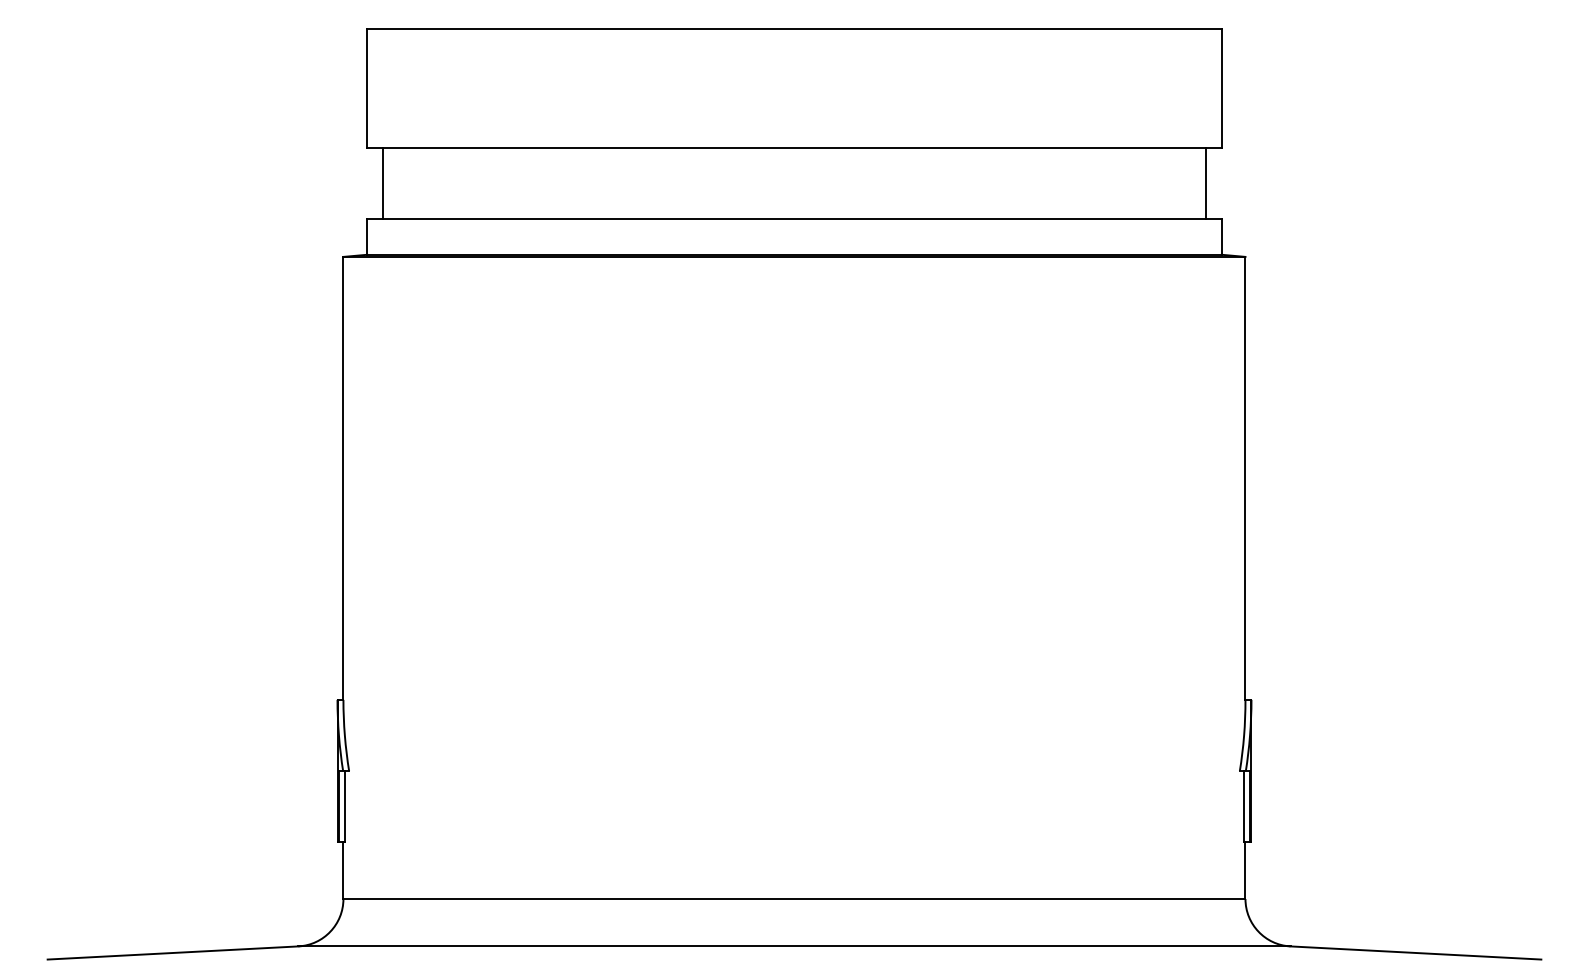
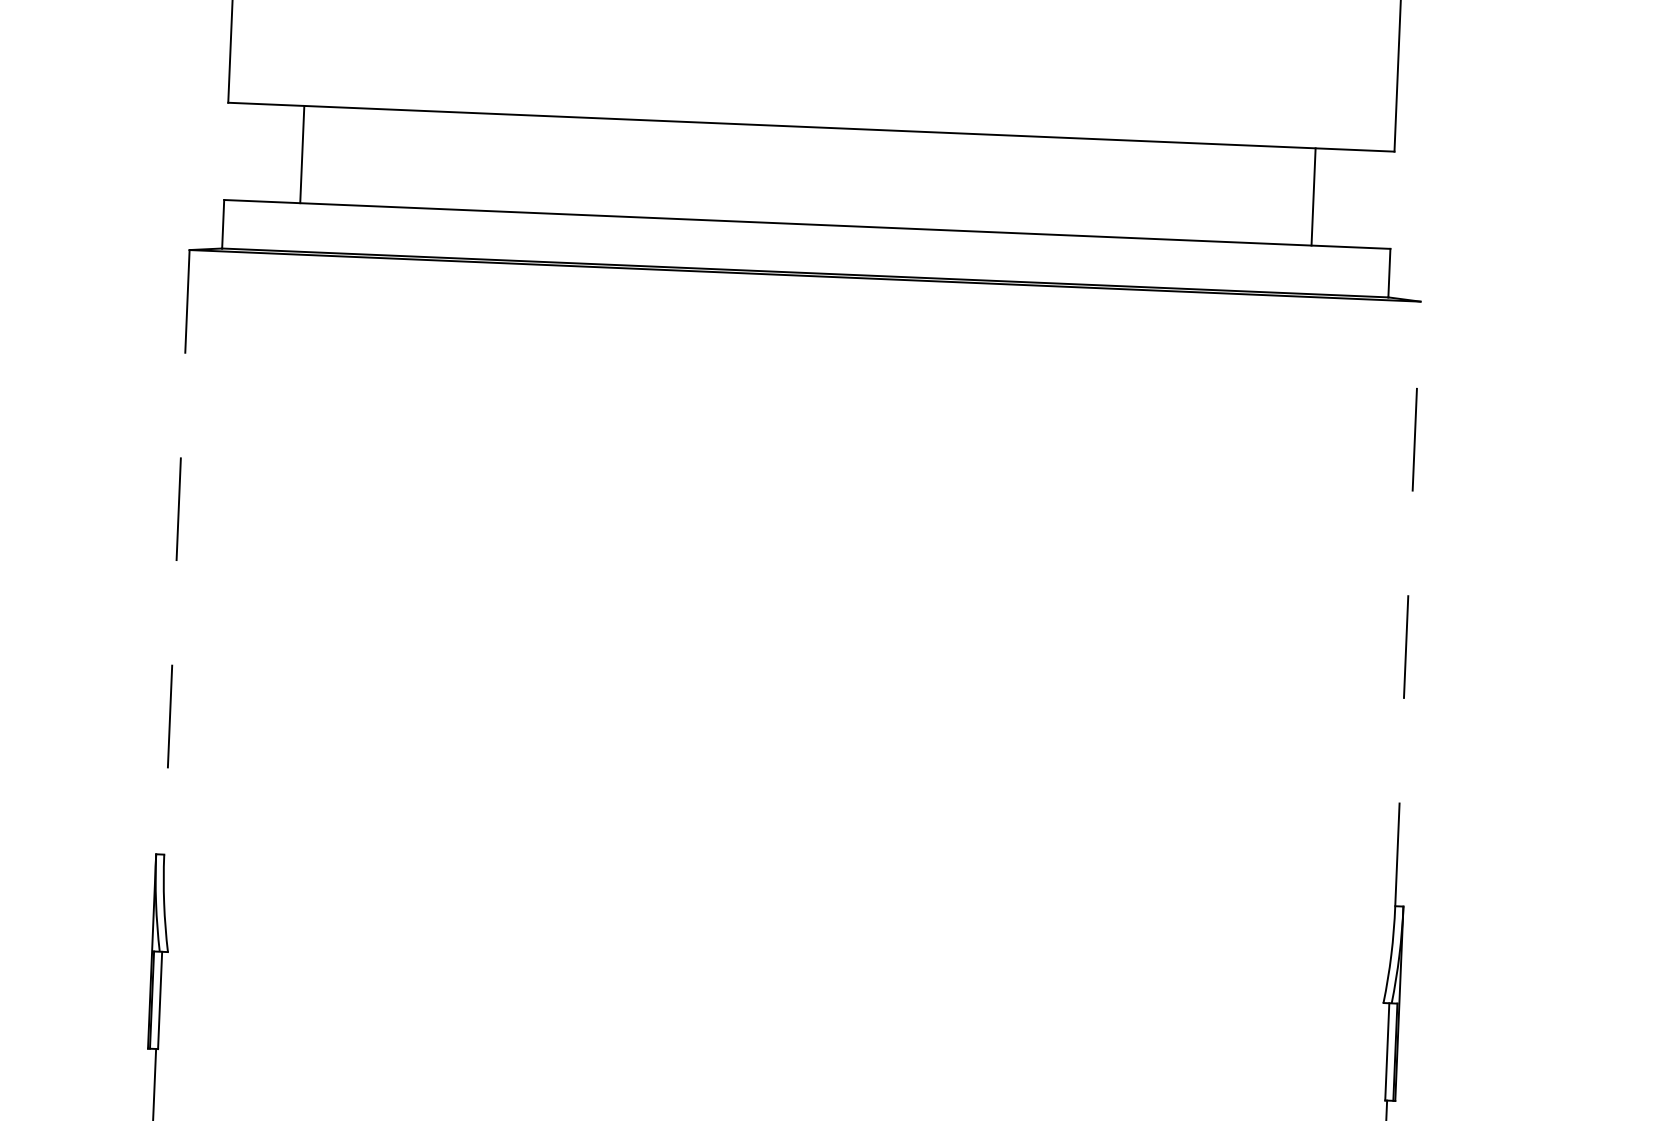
line: (382, 183) -> (301, 154), moved
line: (1205, 183) -> (1312, 196), moved
line: (1245, 477) -> (1408, 602), solid -> dashed
line: (343, 478) -> (176, 552), solid -> dashed

